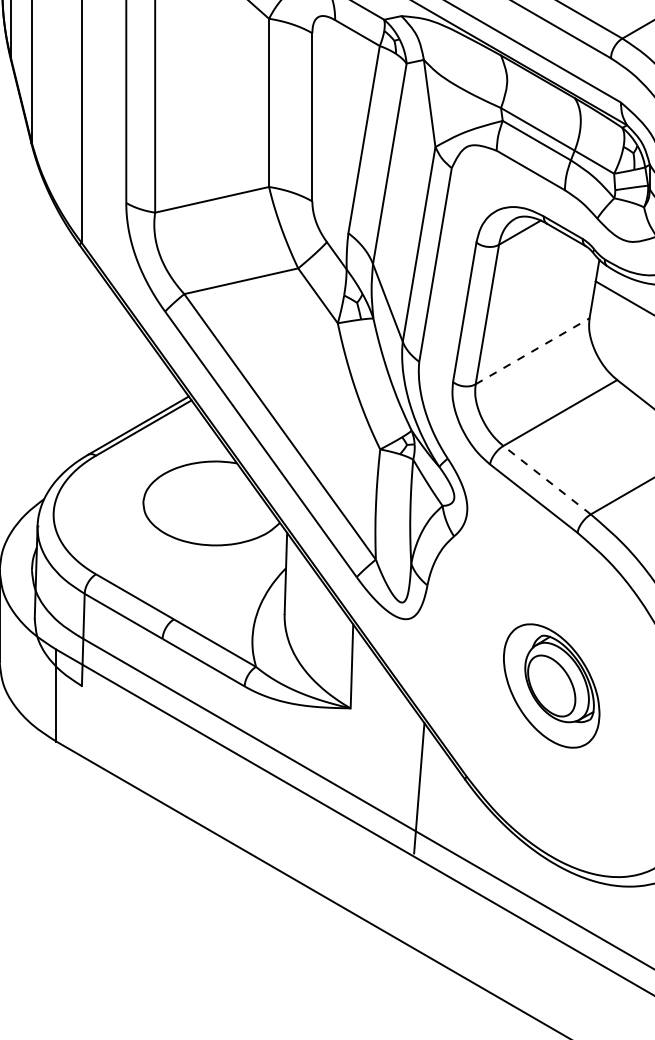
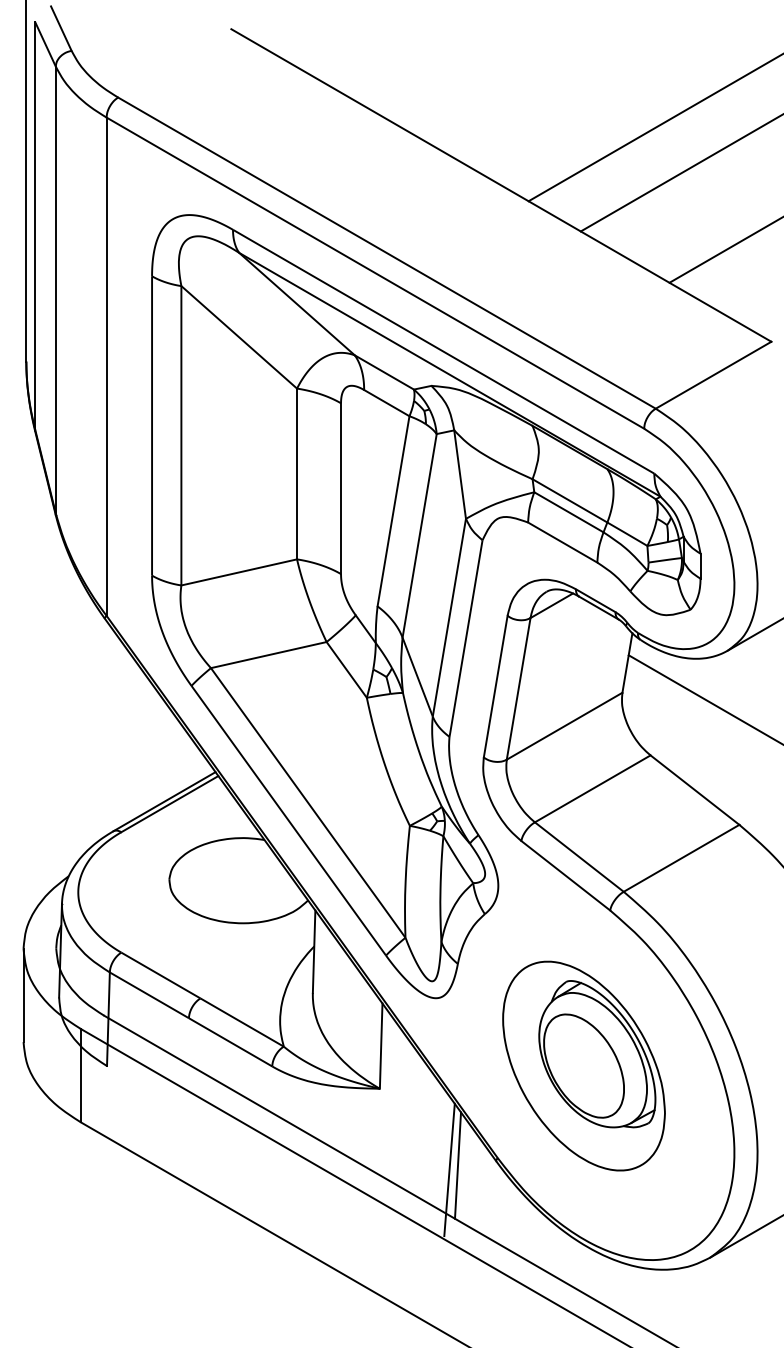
line: (532, 351) -> (564, 726), dashed -> solid
line: (546, 479) -> (578, 856), dashed -> solid
part: (551, 685) -> (583, 1065), size x1.67
line: (428, 783) -> (458, 1165), added

